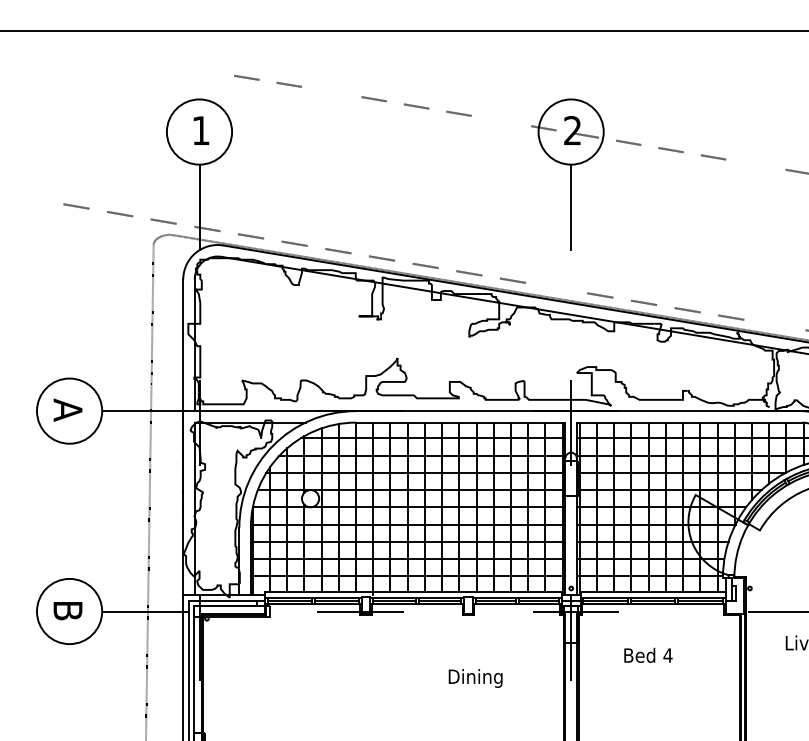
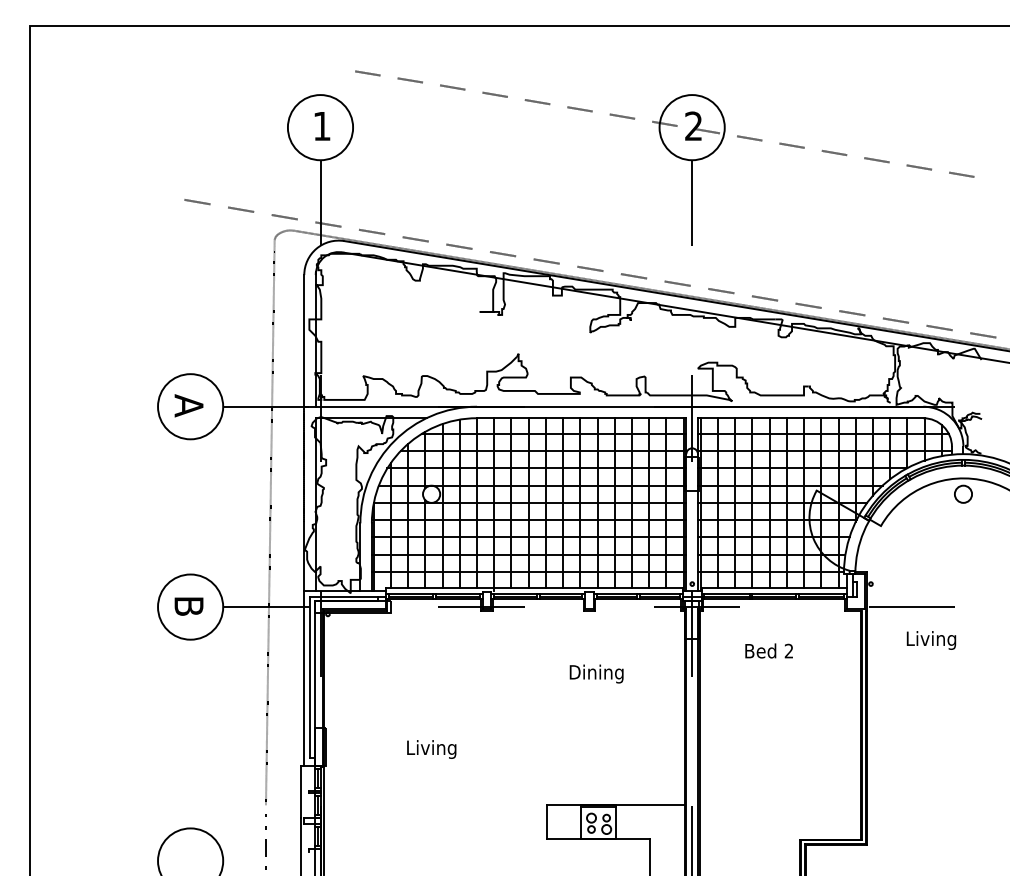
line: (331, 91) -> (452, 87), added
line: (501, 120) -> (622, 116), added
line: (755, 164) -> (876, 160), added
line: (556, 287) -> (677, 283), added
line: (774, 324) -> (895, 320), added
text: (667, 654) -> (788, 650), 4 -> 2

